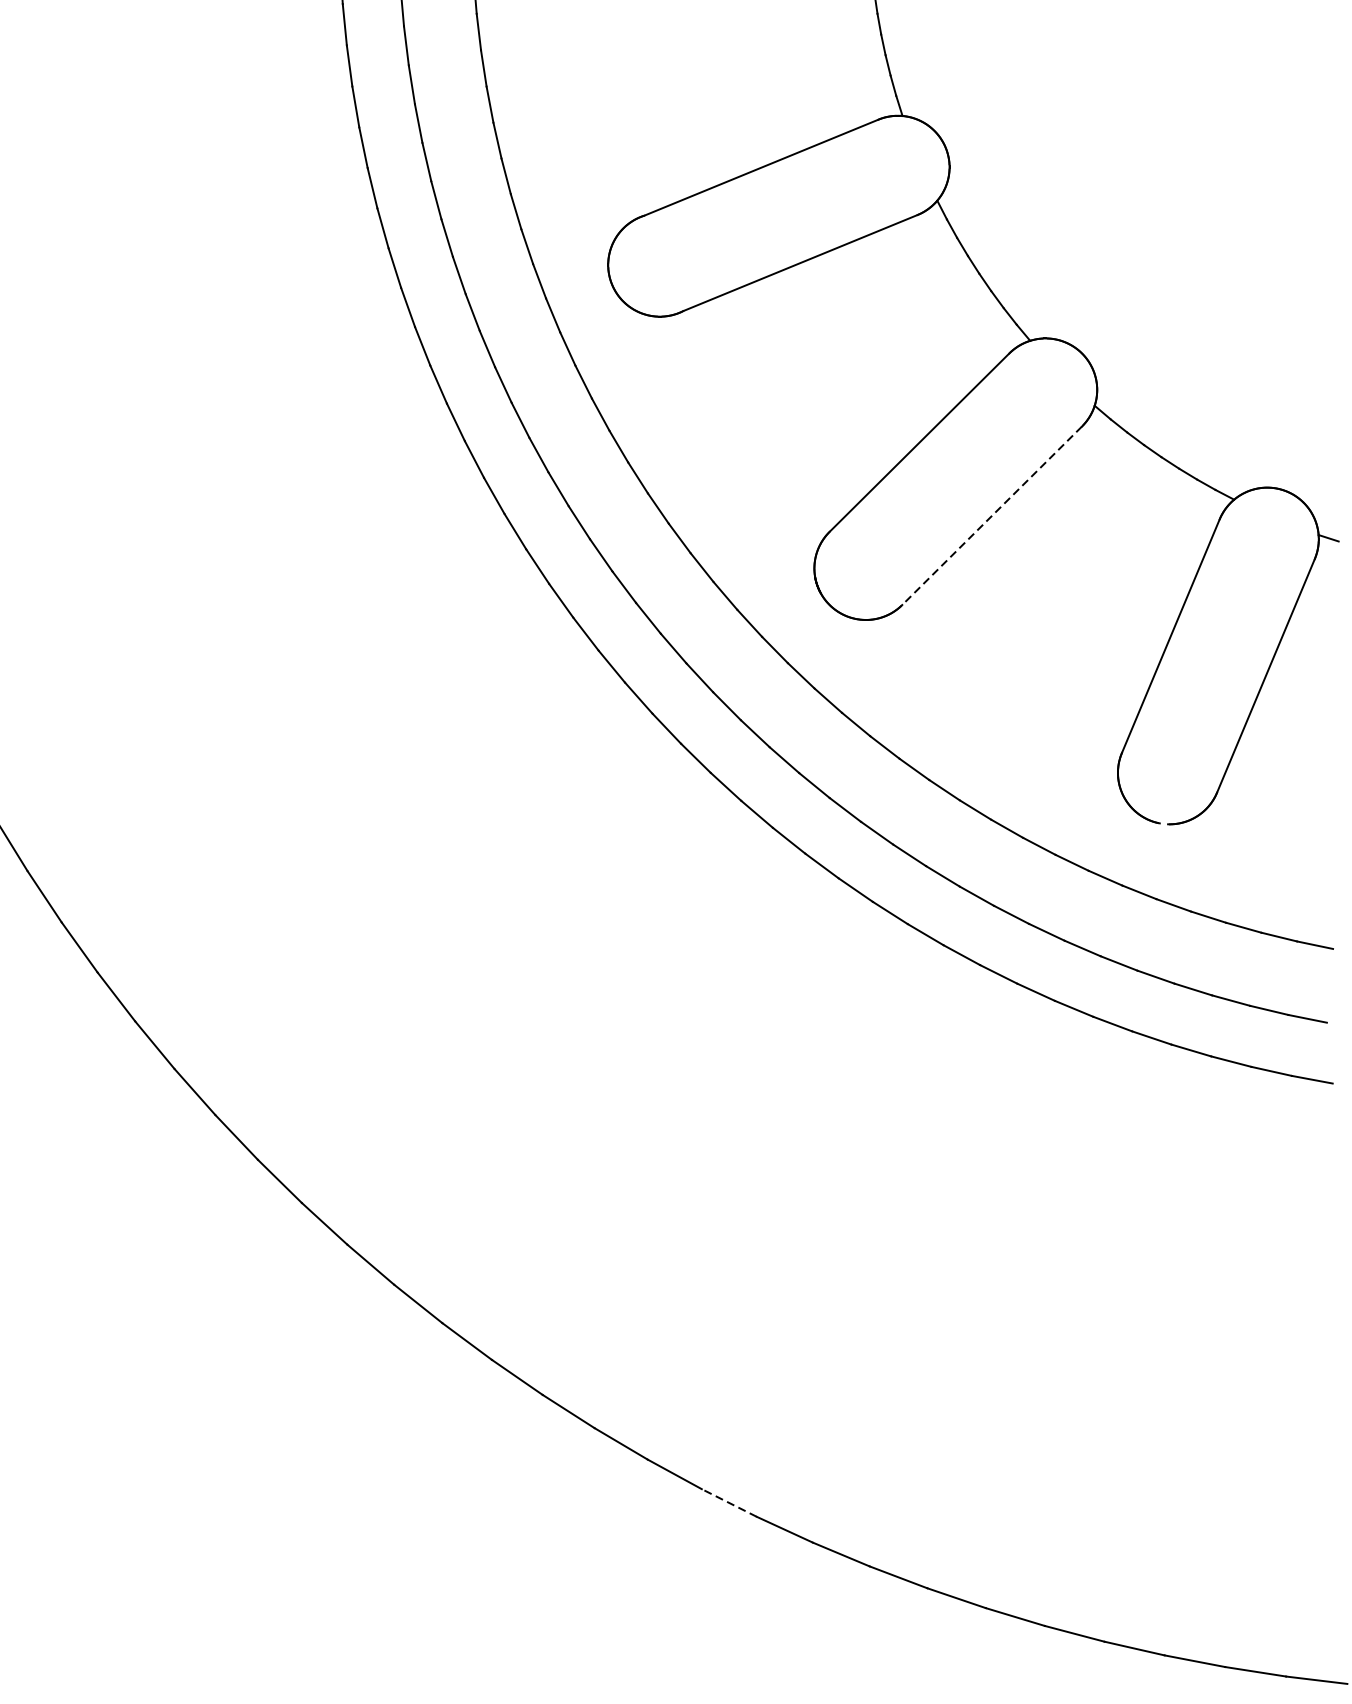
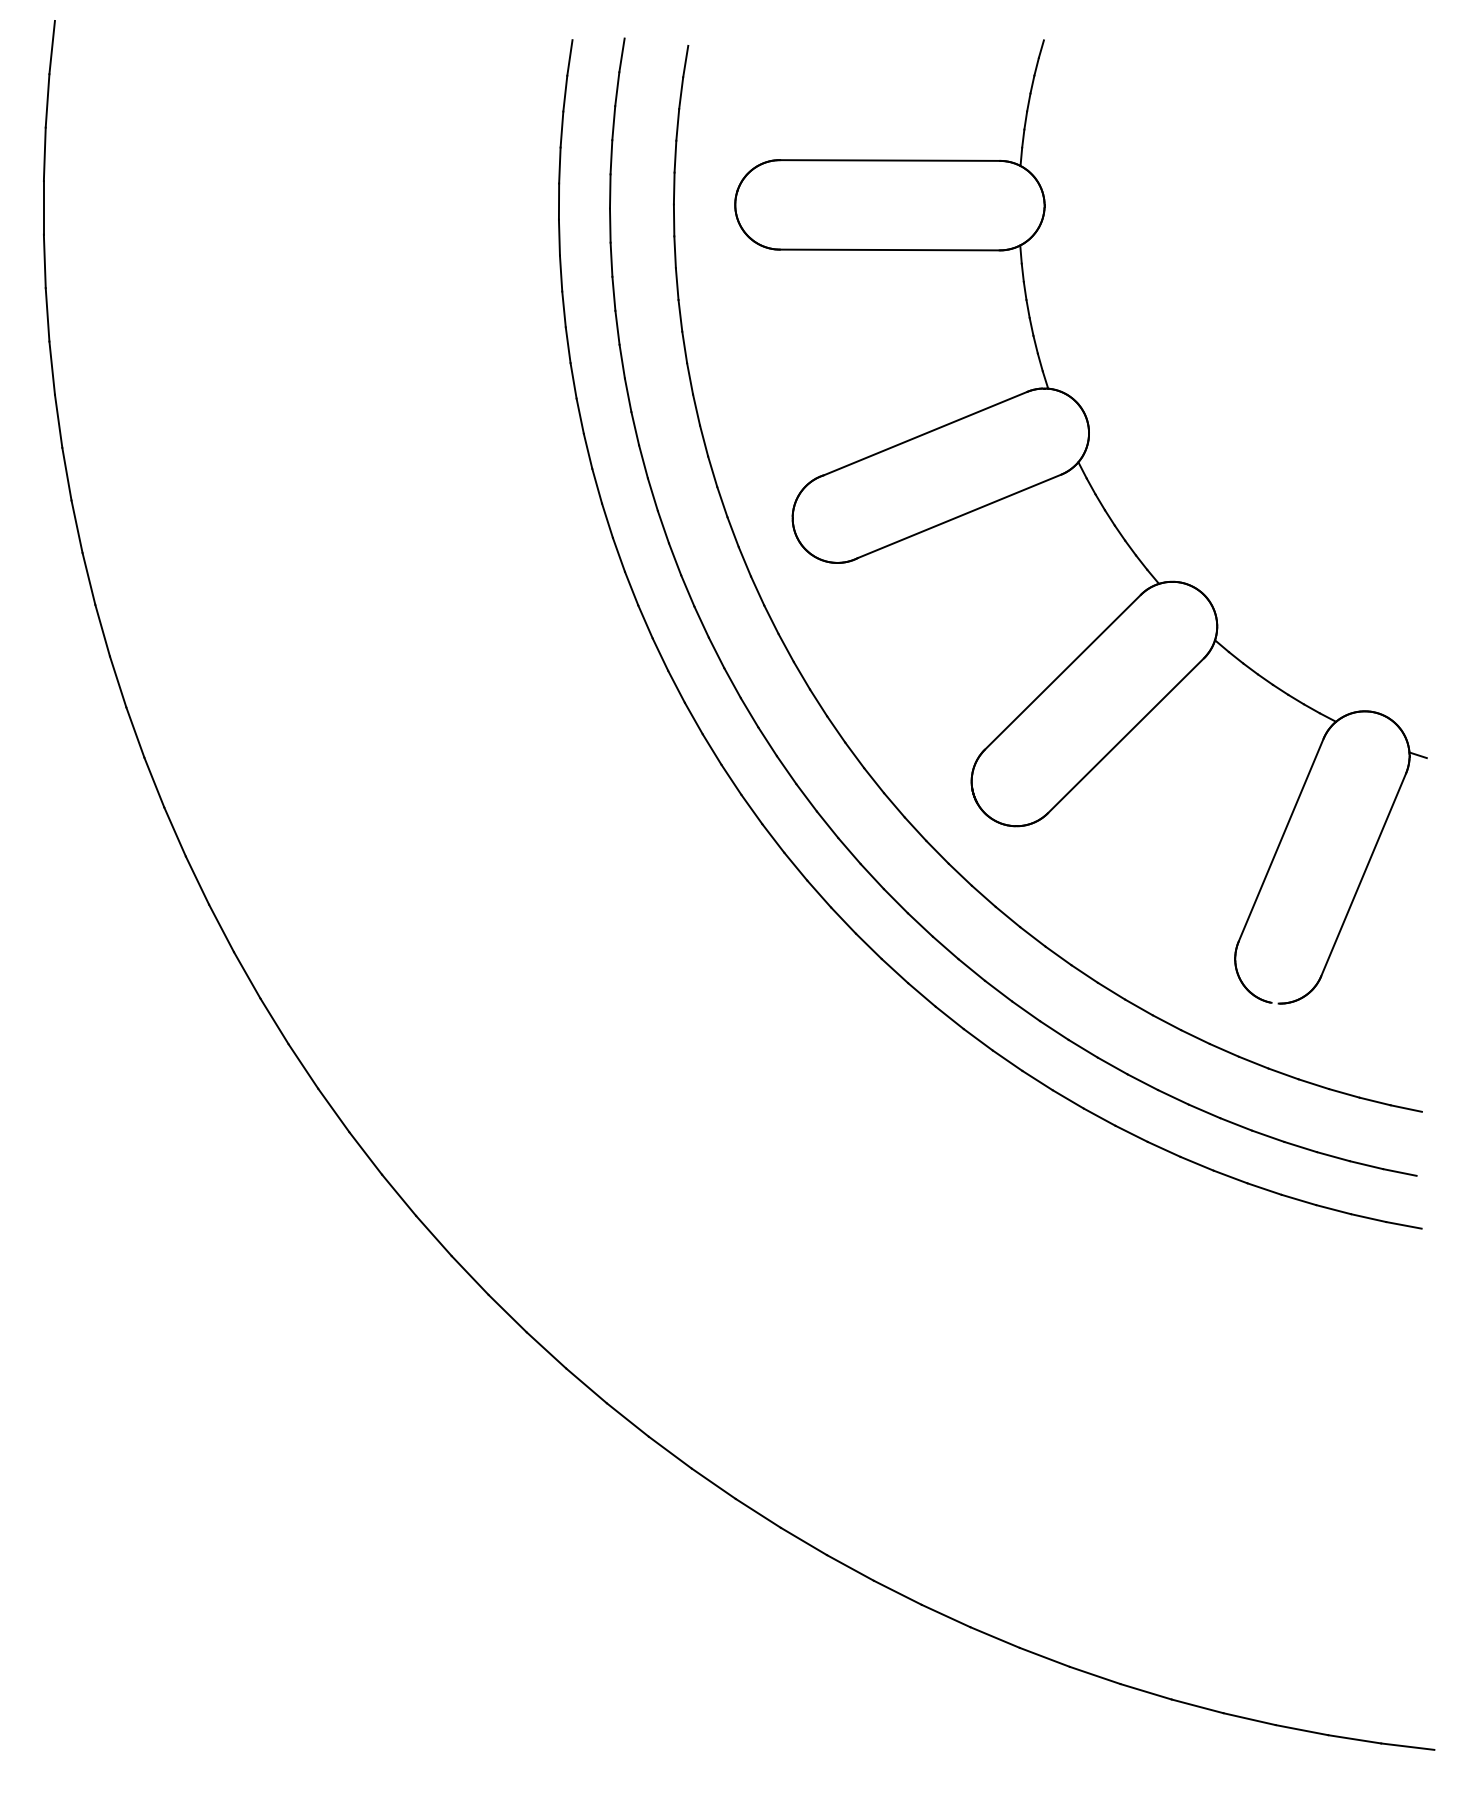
line: (991, 515) -> (1125, 735), dashed -> solid
line: (728, 1502) -> (897, 1592), dashed -> solid

